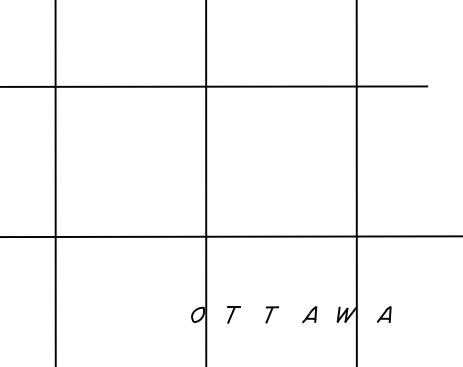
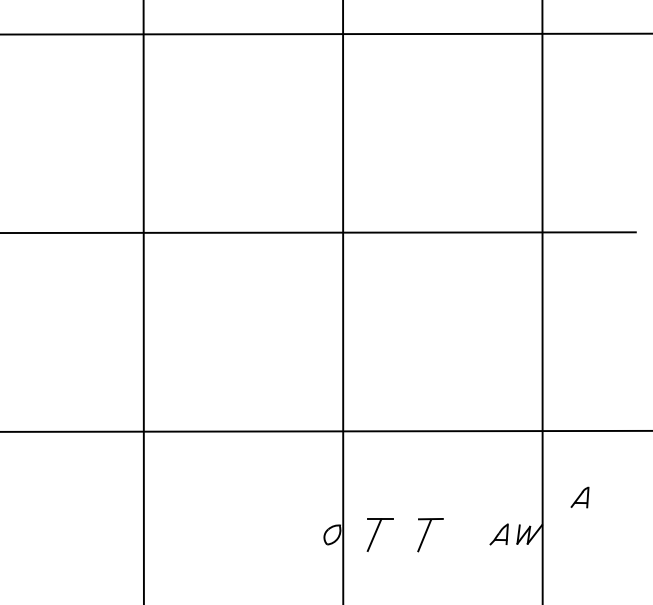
part: (272, 314) -> (430, 534), size x1.6
part: (309, 314) -> (498, 534), moved
part: (383, 314) -> (579, 497), moved
part: (233, 315) -> (379, 535), size x1.6

